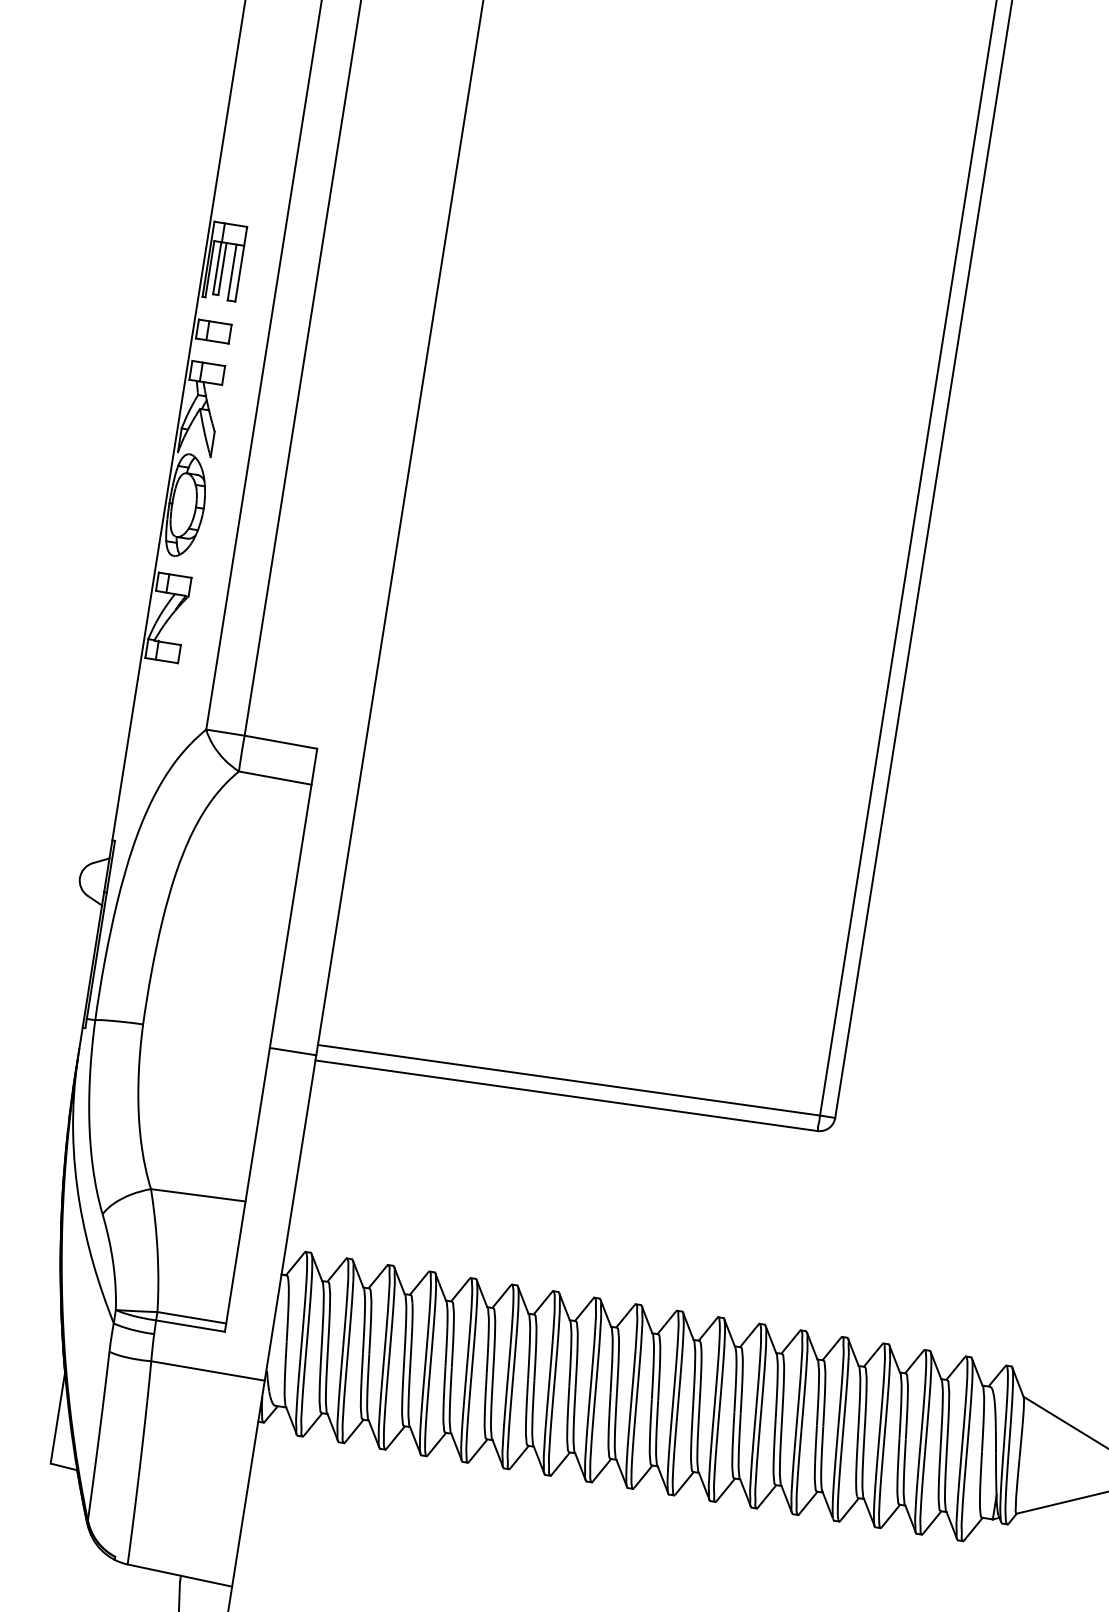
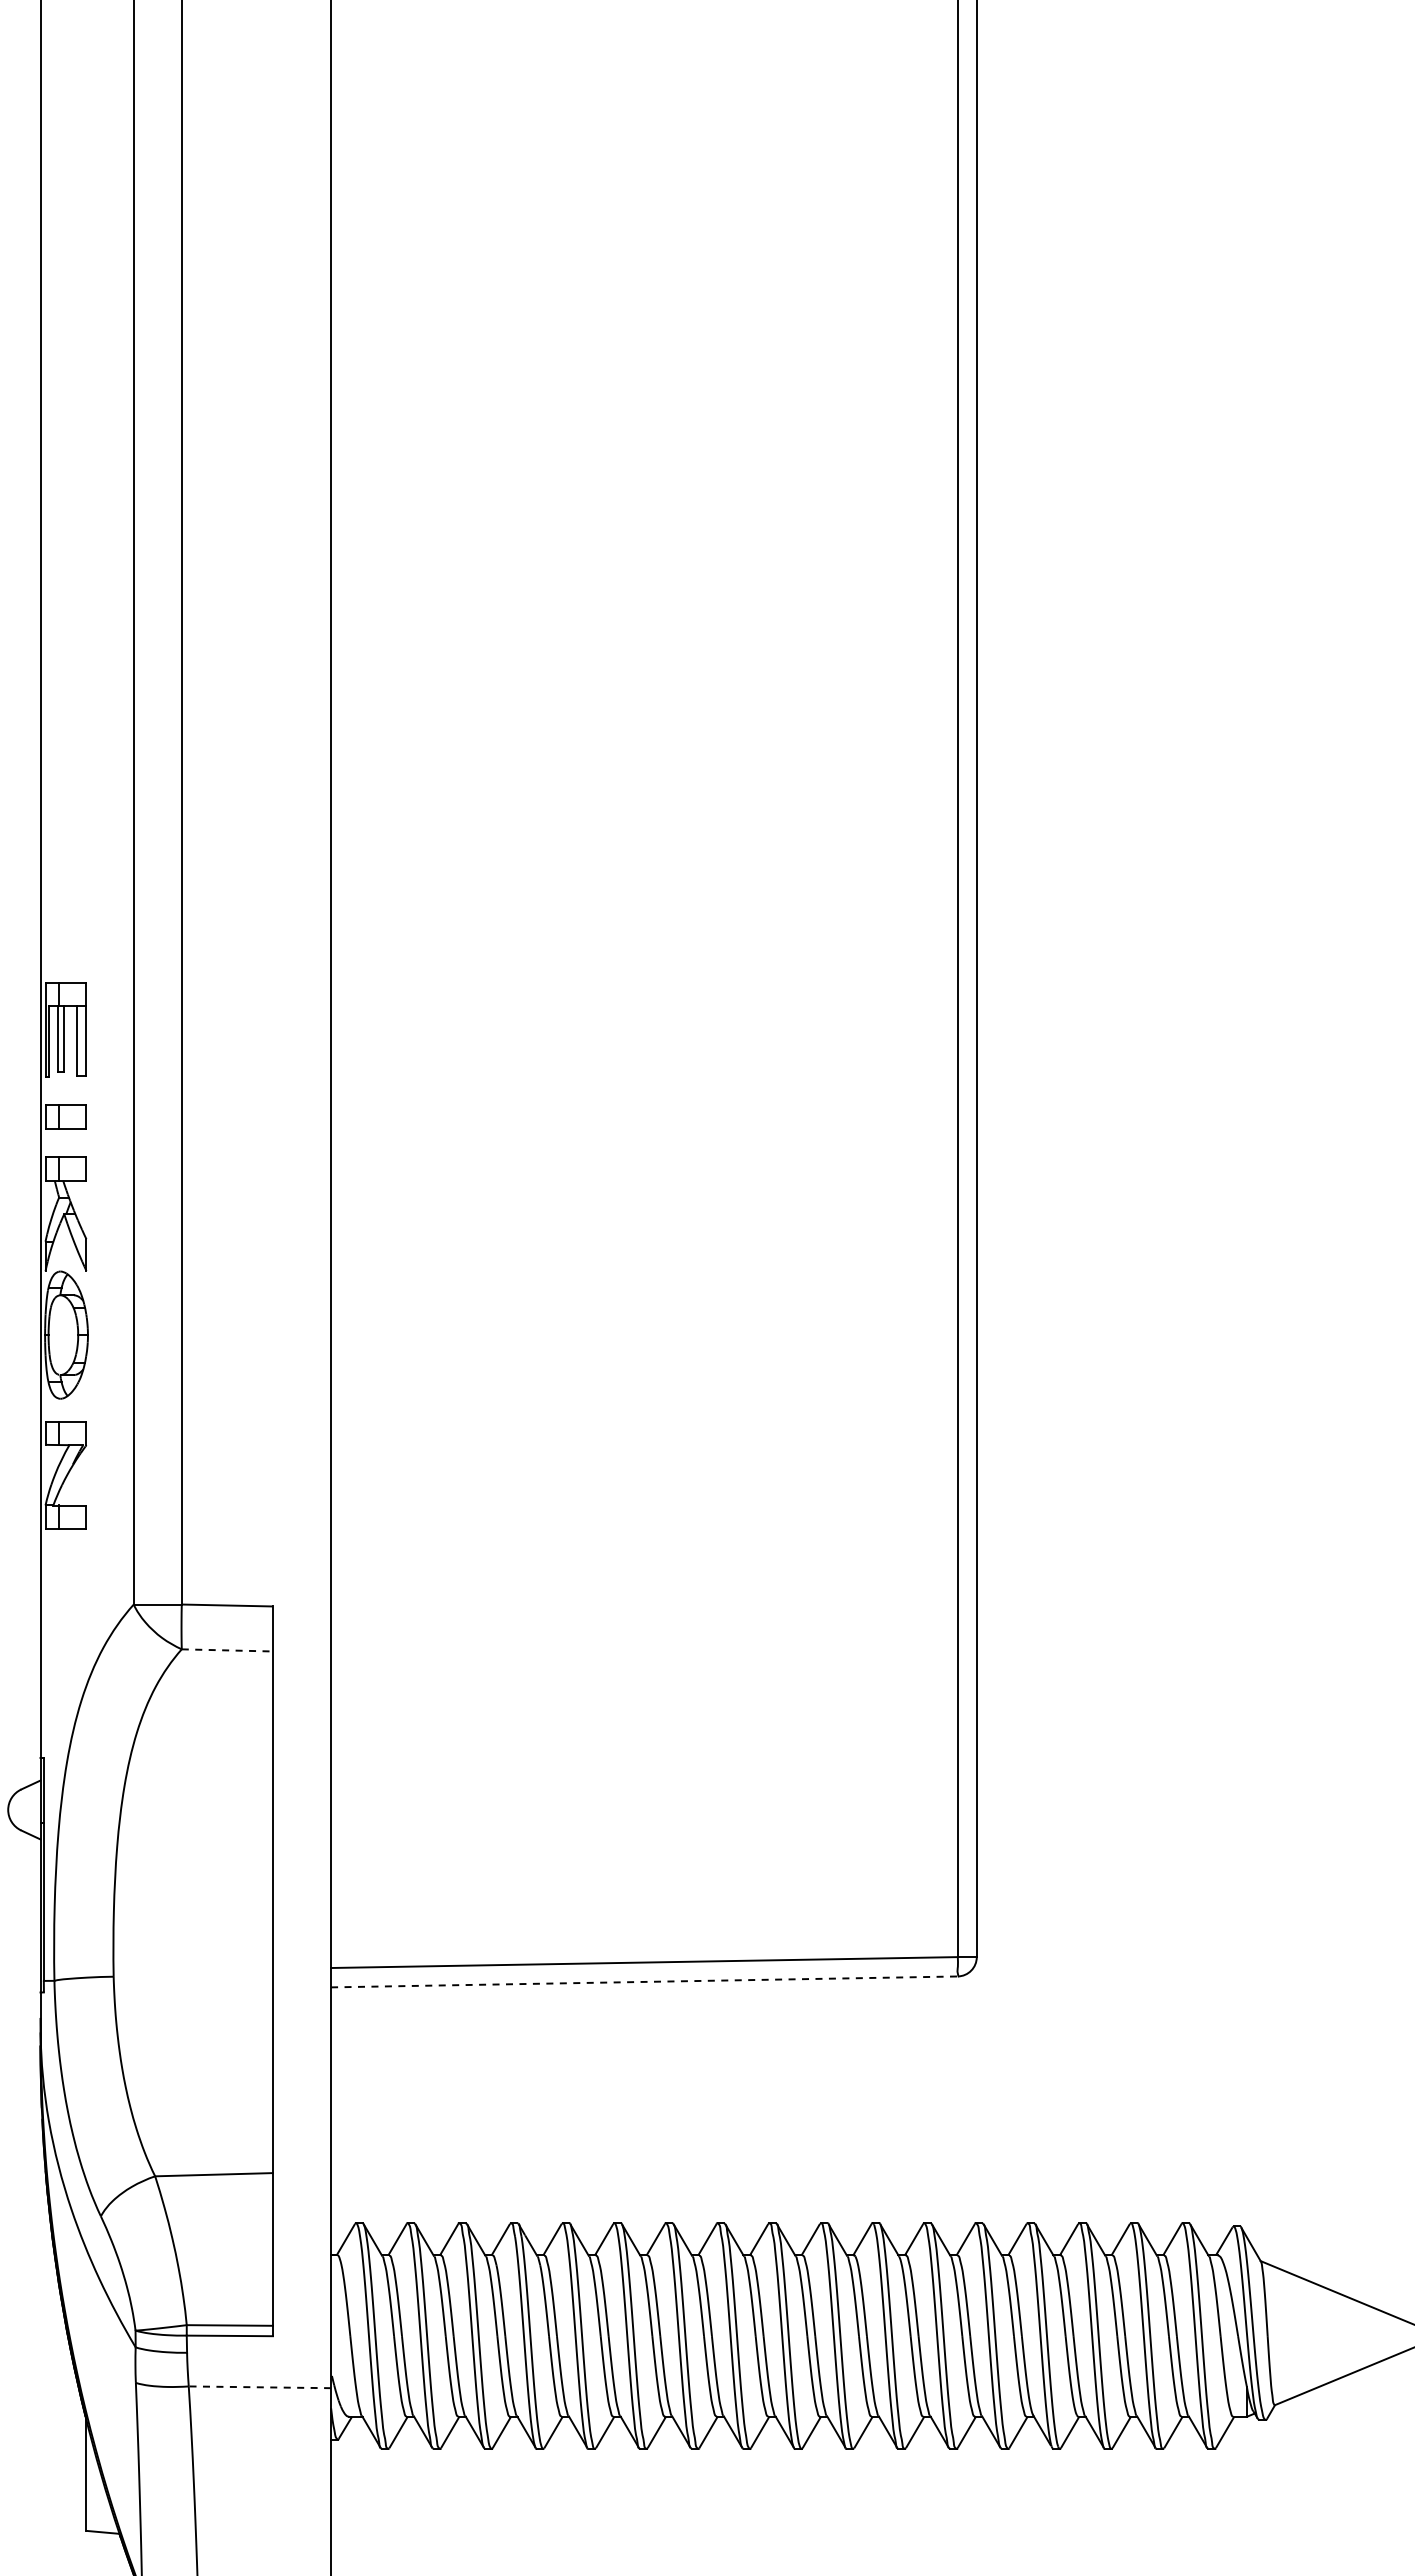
line: (275, 778) -> (227, 1650), solid -> dashed
line: (292, 1051) -> (301, 1980), removed
line: (566, 1095) -> (644, 1981), solid -> dashed
line: (207, 1371) -> (259, 2387), solid -> dashed

